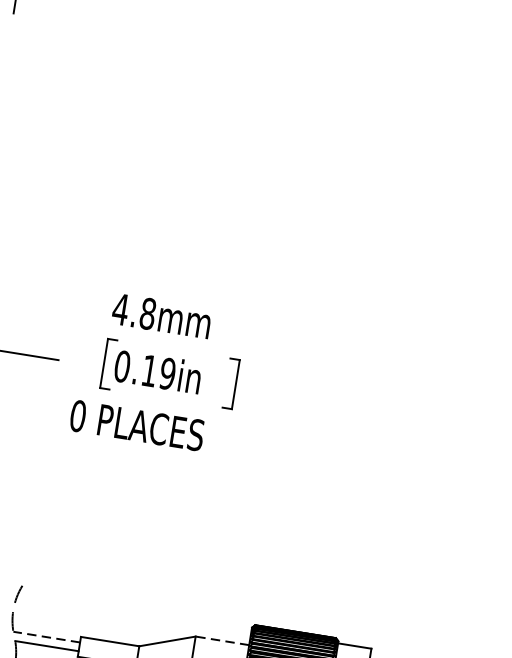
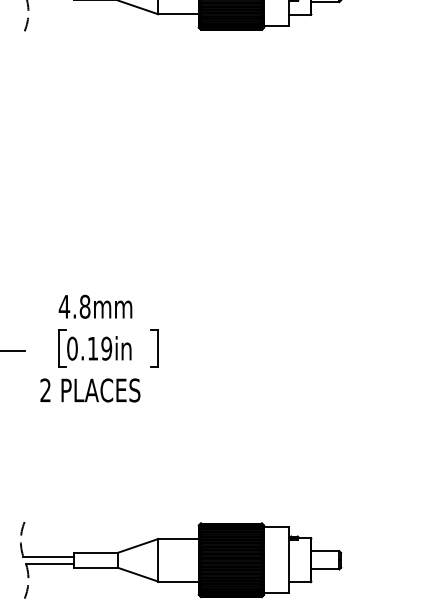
text: (77, 416) -> (45, 390), 0 -> 2
line: (46, 636) -> (48, 556), dashed -> solid
line: (222, 641) -> (178, 539), dashed -> solid

